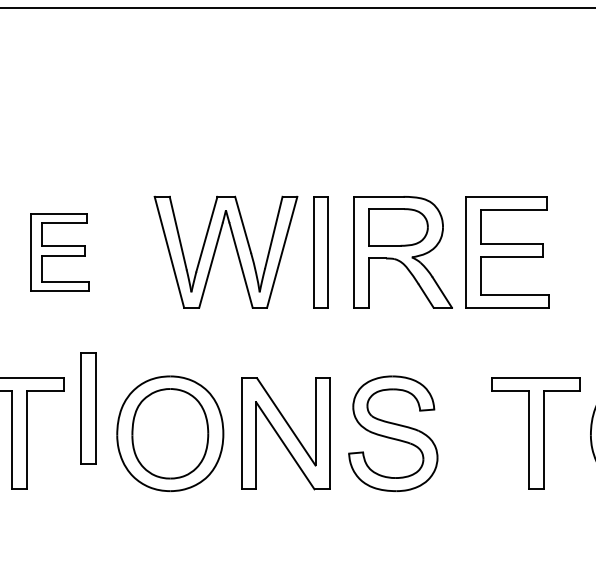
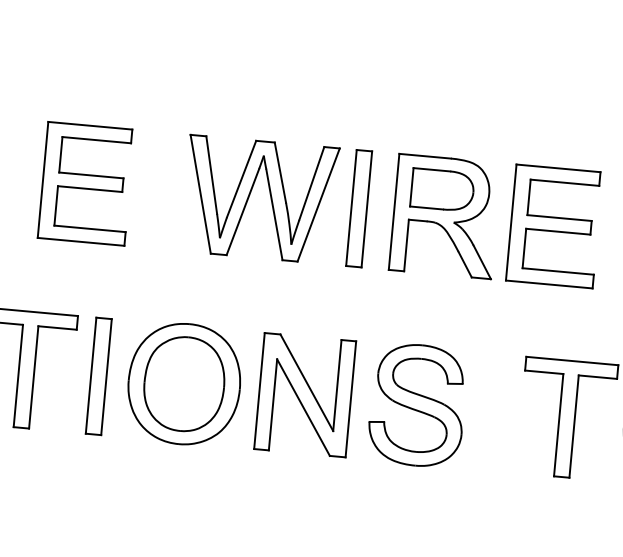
part: (60, 252) -> (86, 184), size x1.43
part: (88, 408) -> (98, 376), moved

